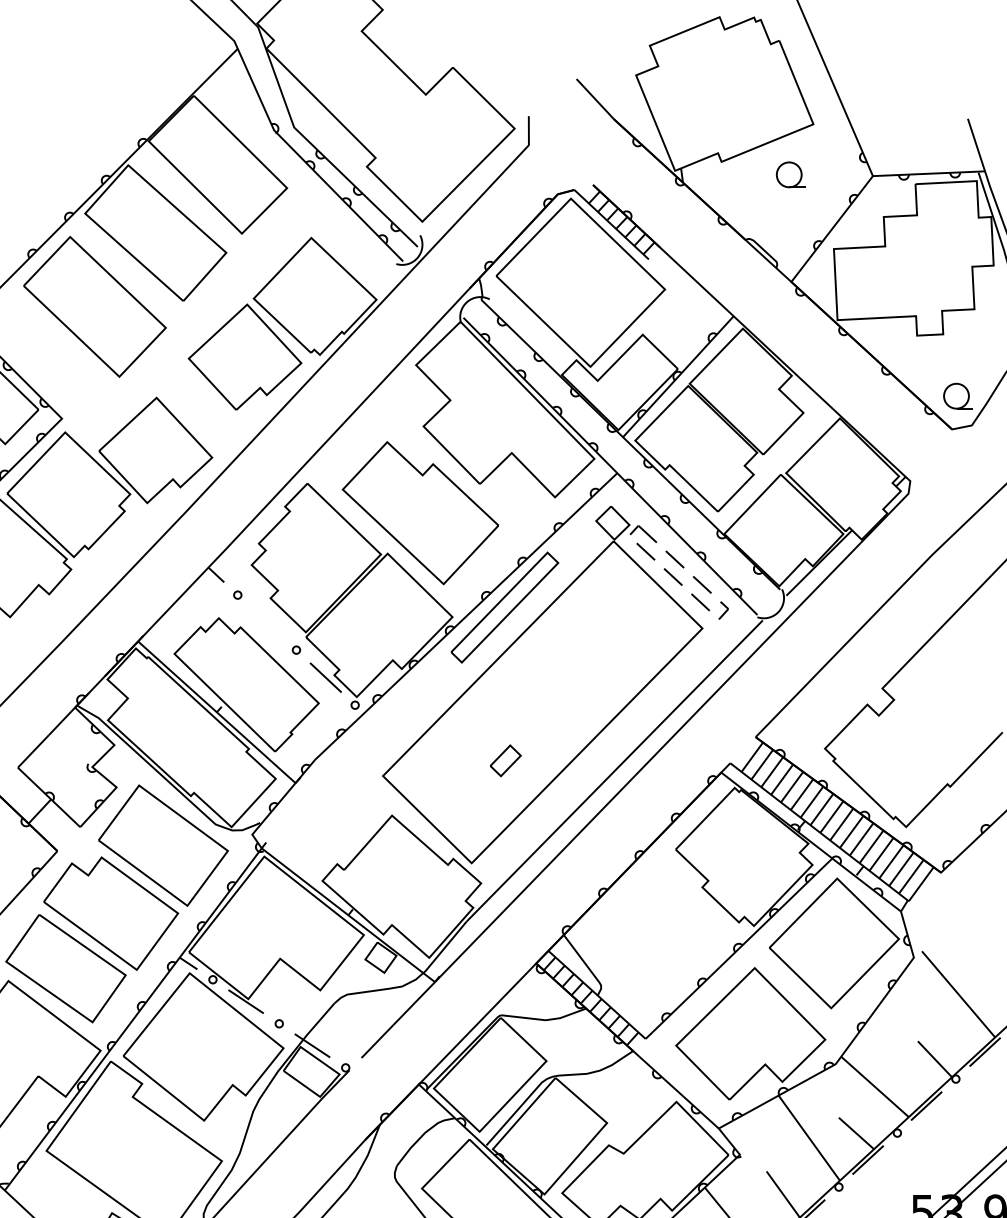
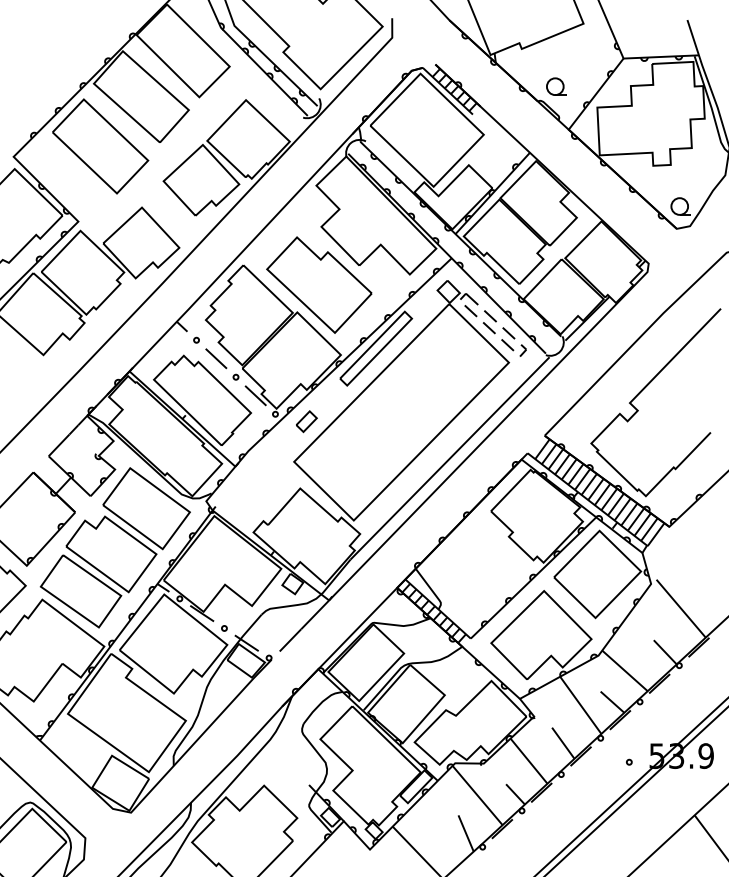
part: (791, 174) -> (556, 86), moved
line: (267, 622) -> (216, 358), added
part: (505, 760) -> (306, 421), moved

